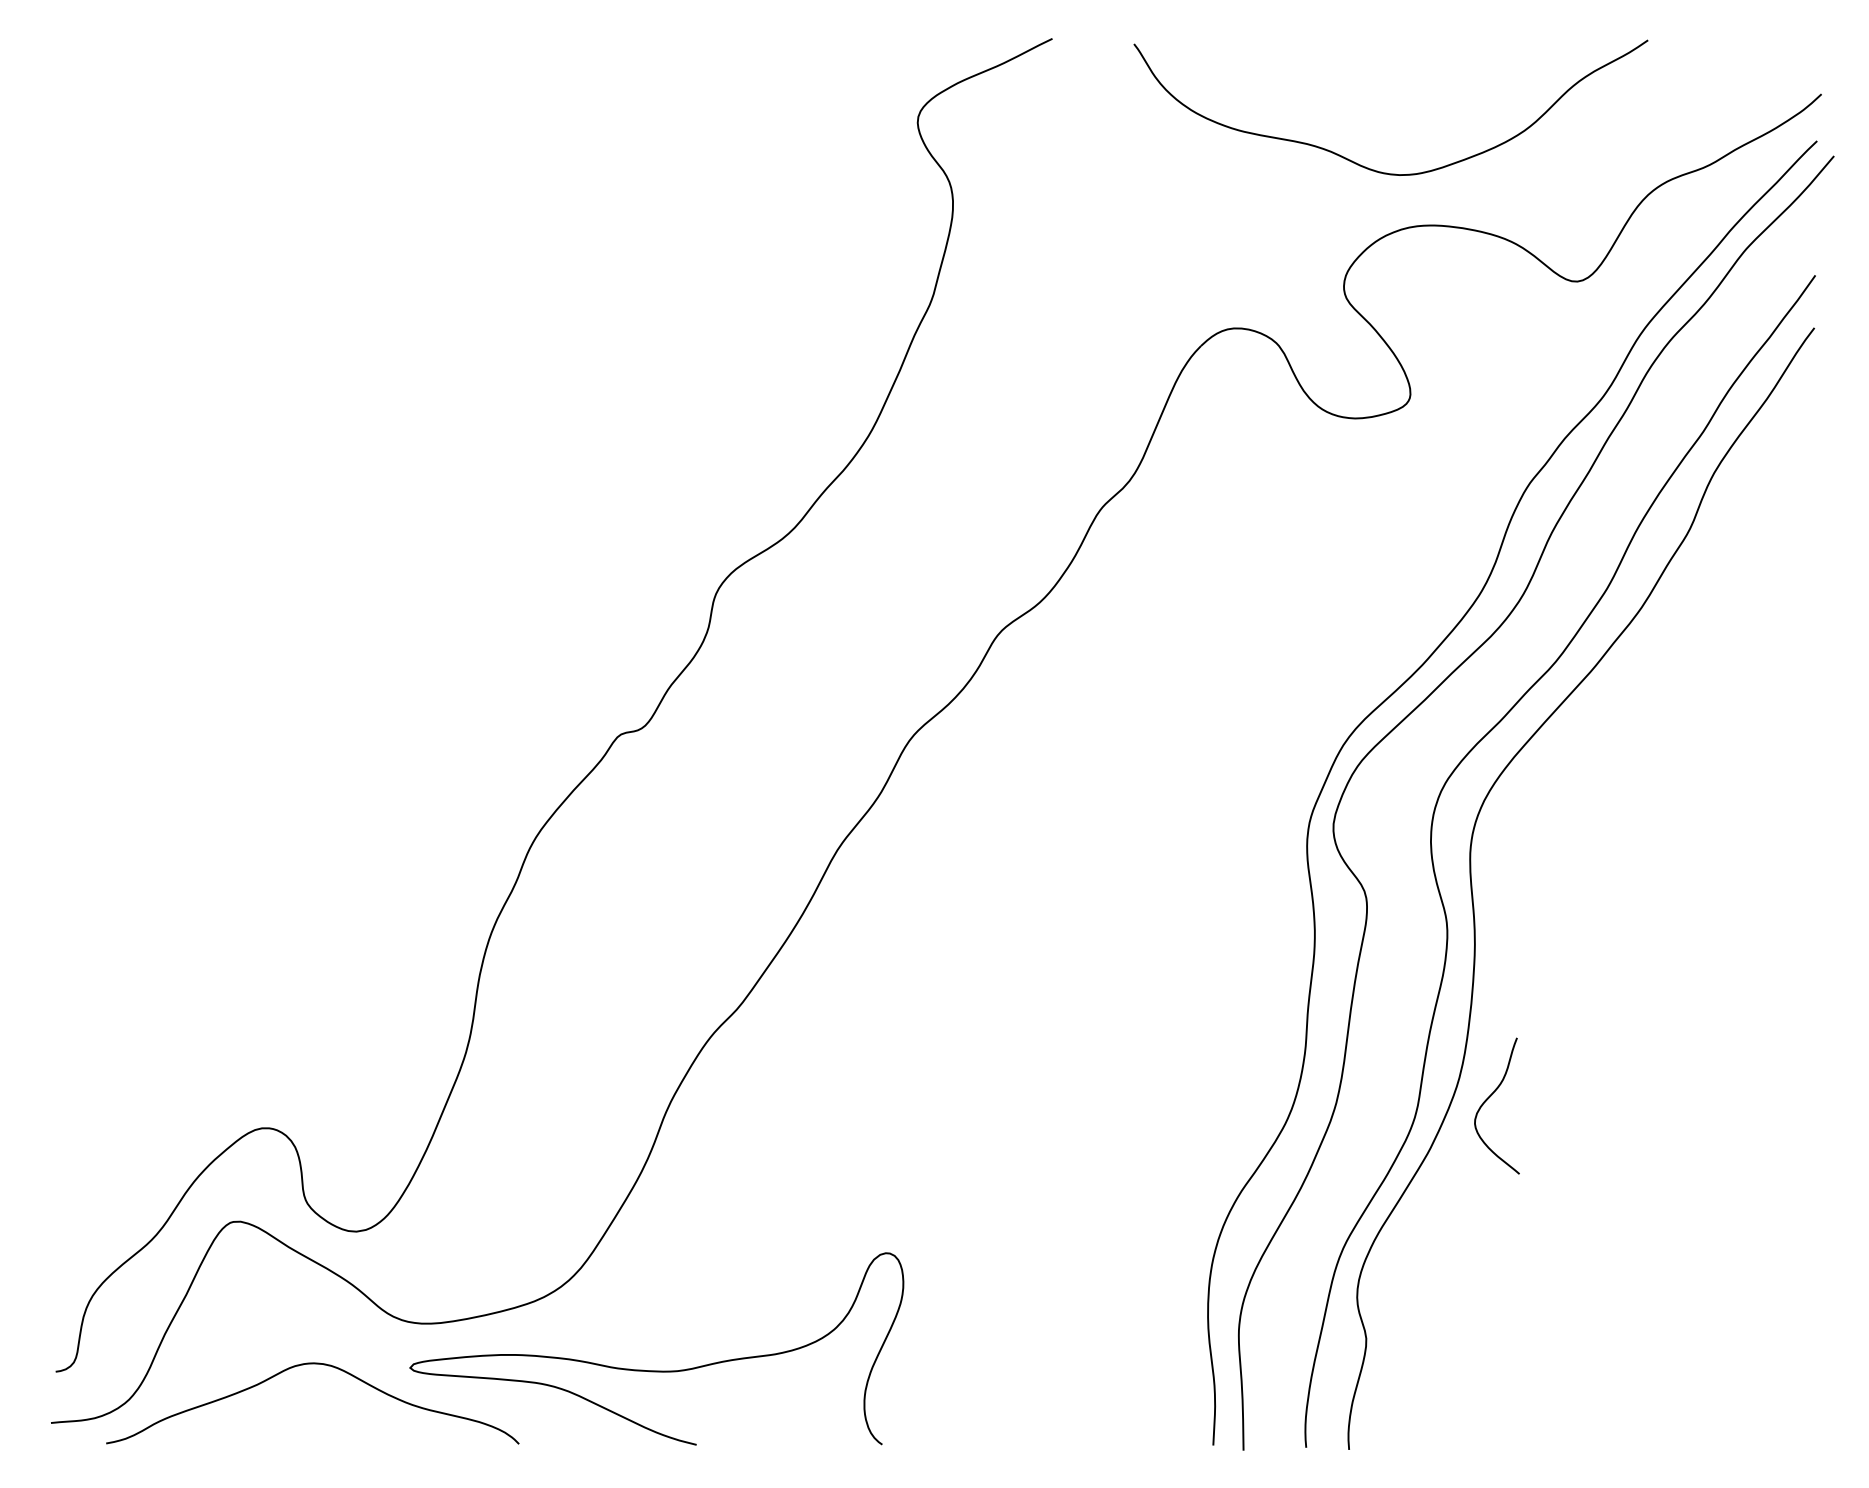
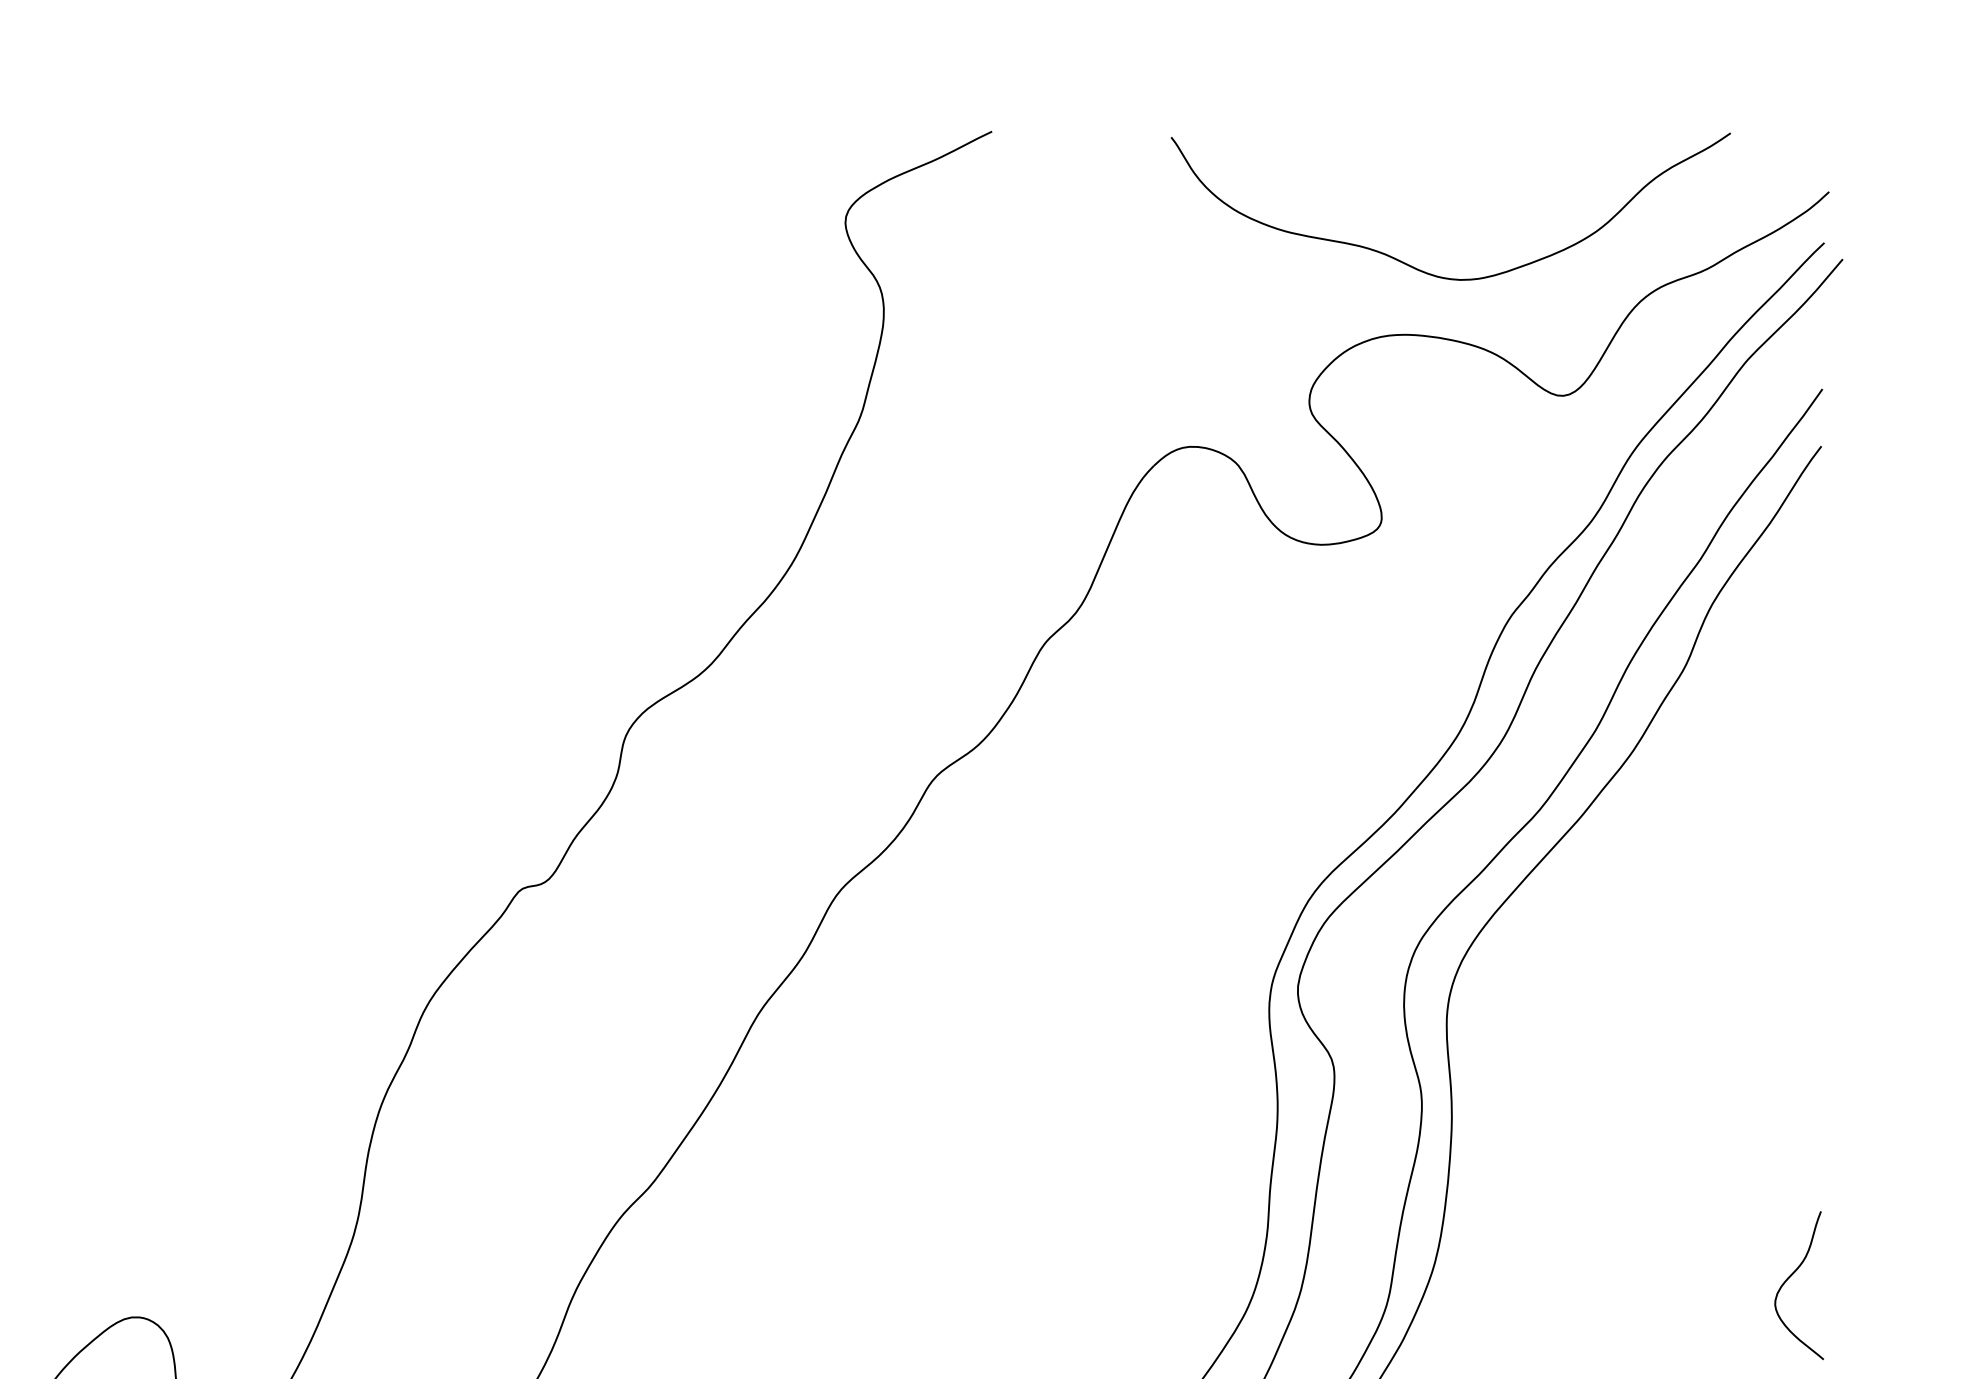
curve: (1371, 168) -> (1429, 272), moved
curve: (1489, 1098) -> (1791, 1277), moved

